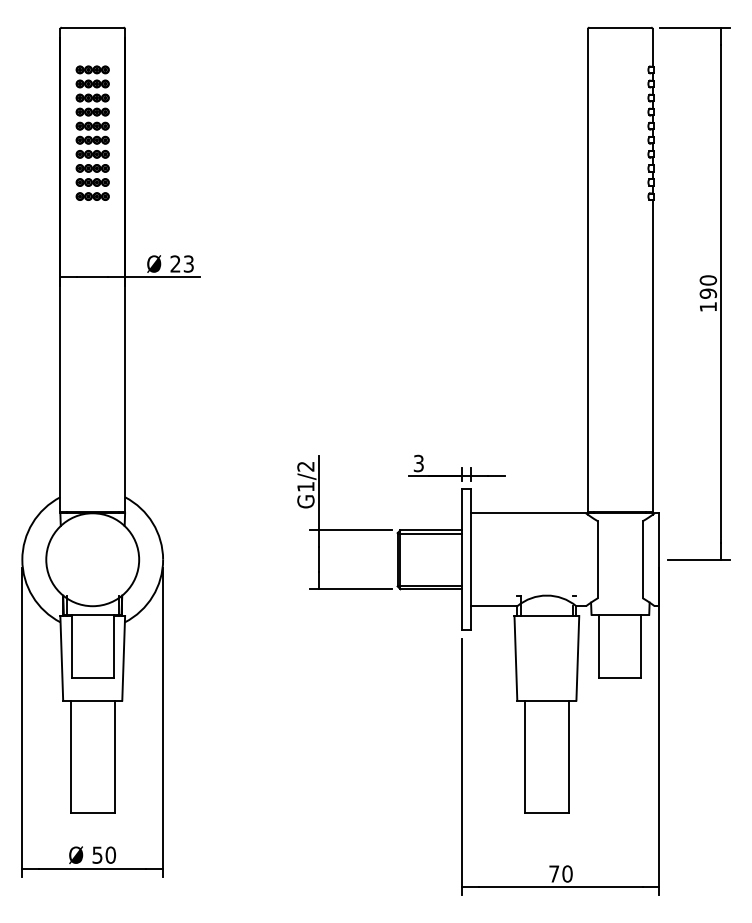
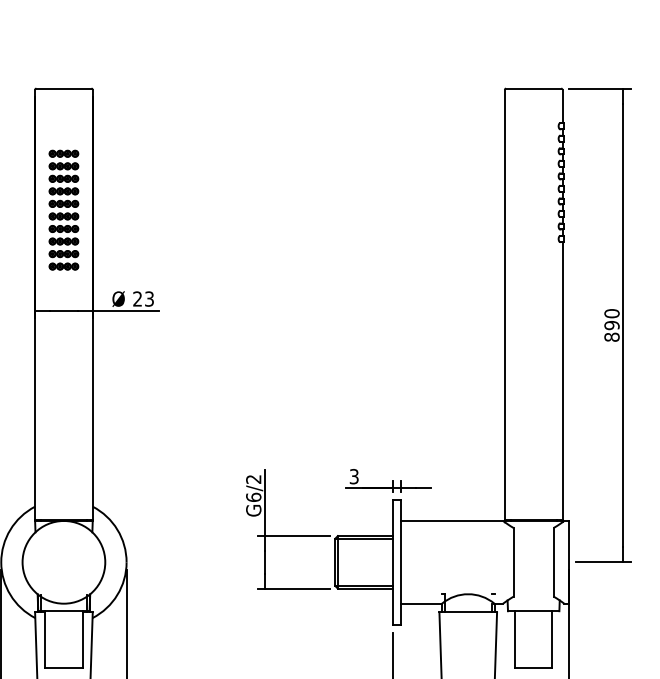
part: (92, 132) -> (63, 209), moved
text: (708, 306) -> (612, 336), 190 -> 890
text: (305, 486) -> (253, 497), G1/2 -> G6/2

